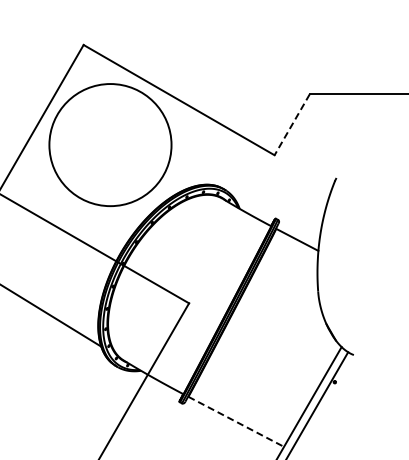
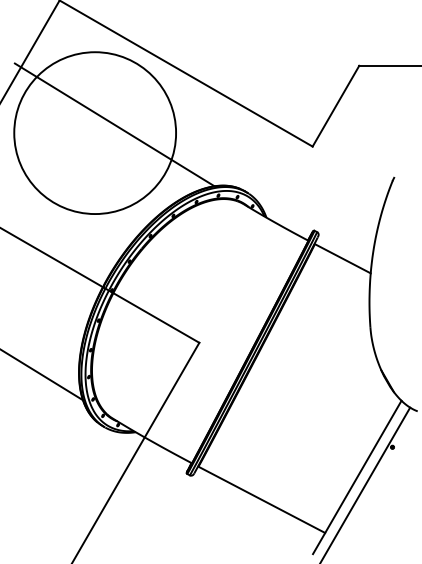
line: (291, 125) -> (335, 107), dashed -> solid
line: (124, 138) -> (113, 124), added
line: (236, 421) -> (262, 499), dashed -> solid

